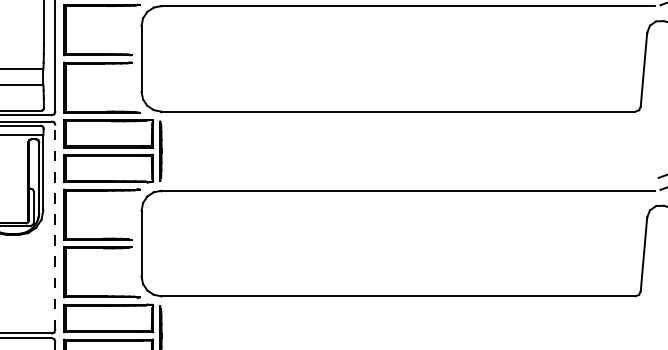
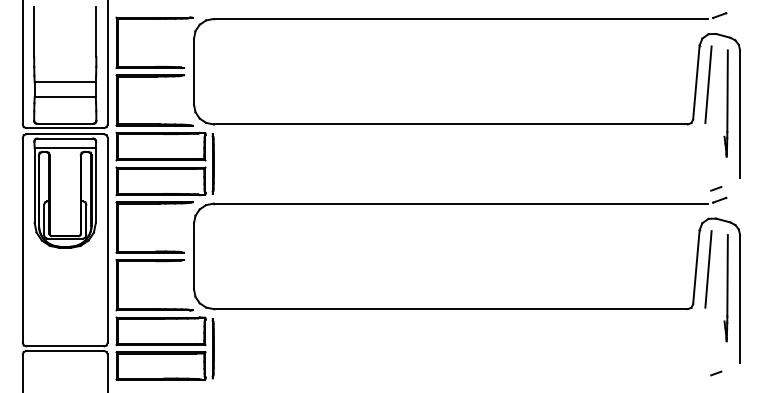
line: (656, 71) -> (708, 84), added
line: (55, 227) -> (107, 240), dashed -> solid
line: (656, 256) -> (708, 269), added

